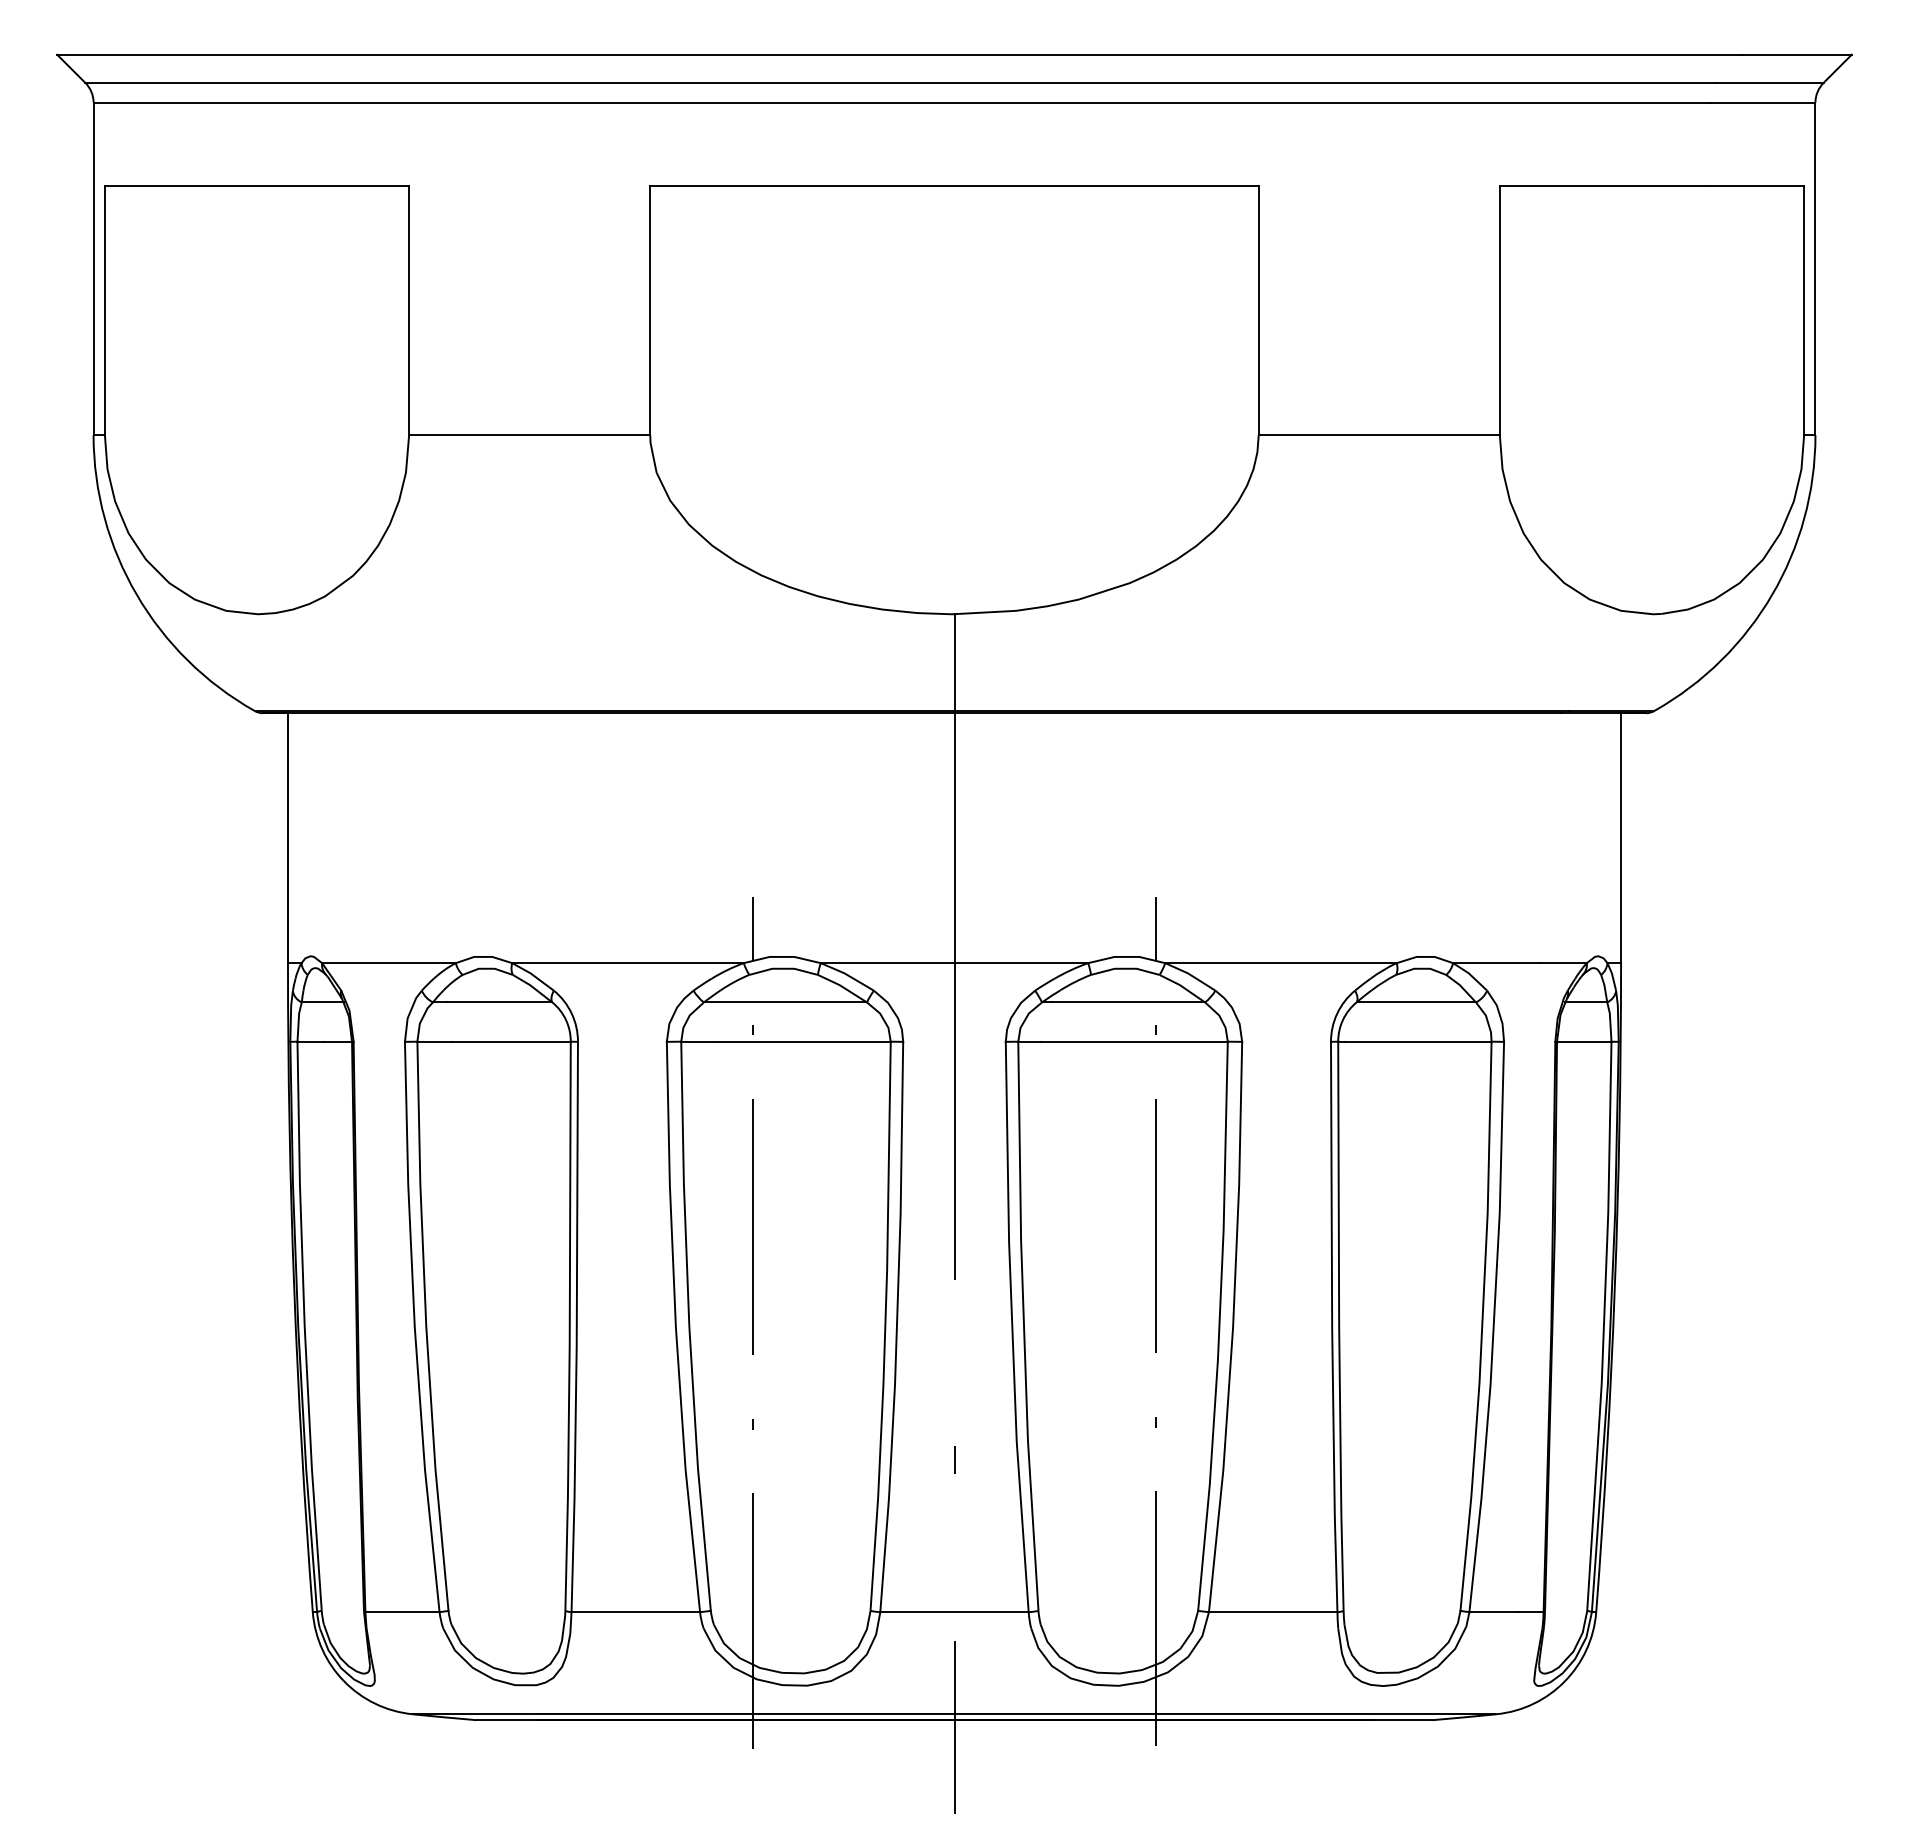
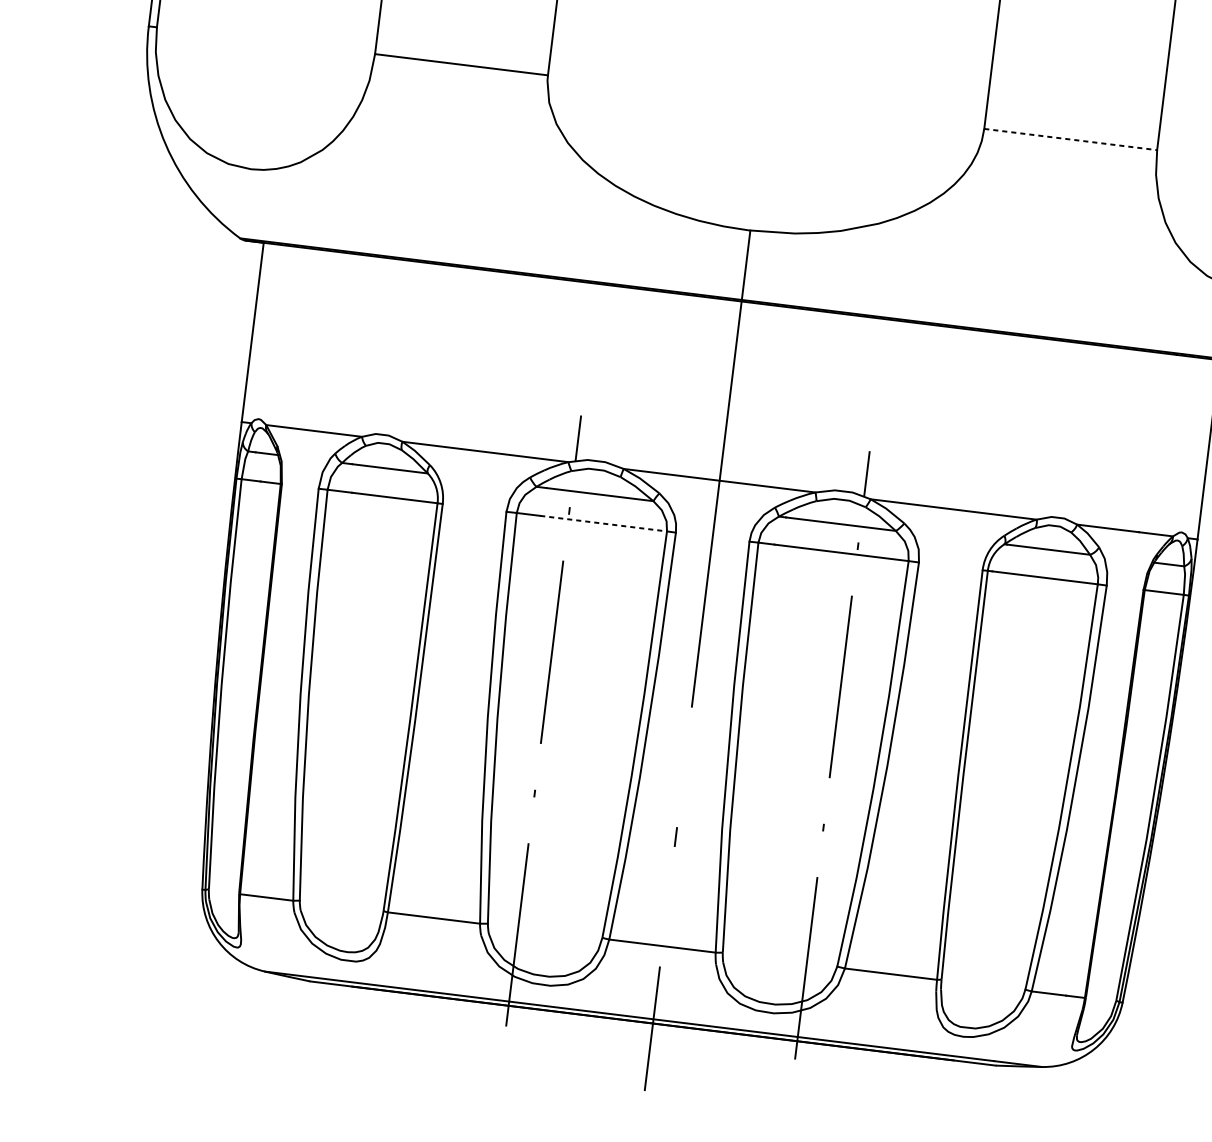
line: (1379, 435) -> (1070, 139), solid -> dashed
line: (802, 1041) -> (603, 523), solid -> dashed

